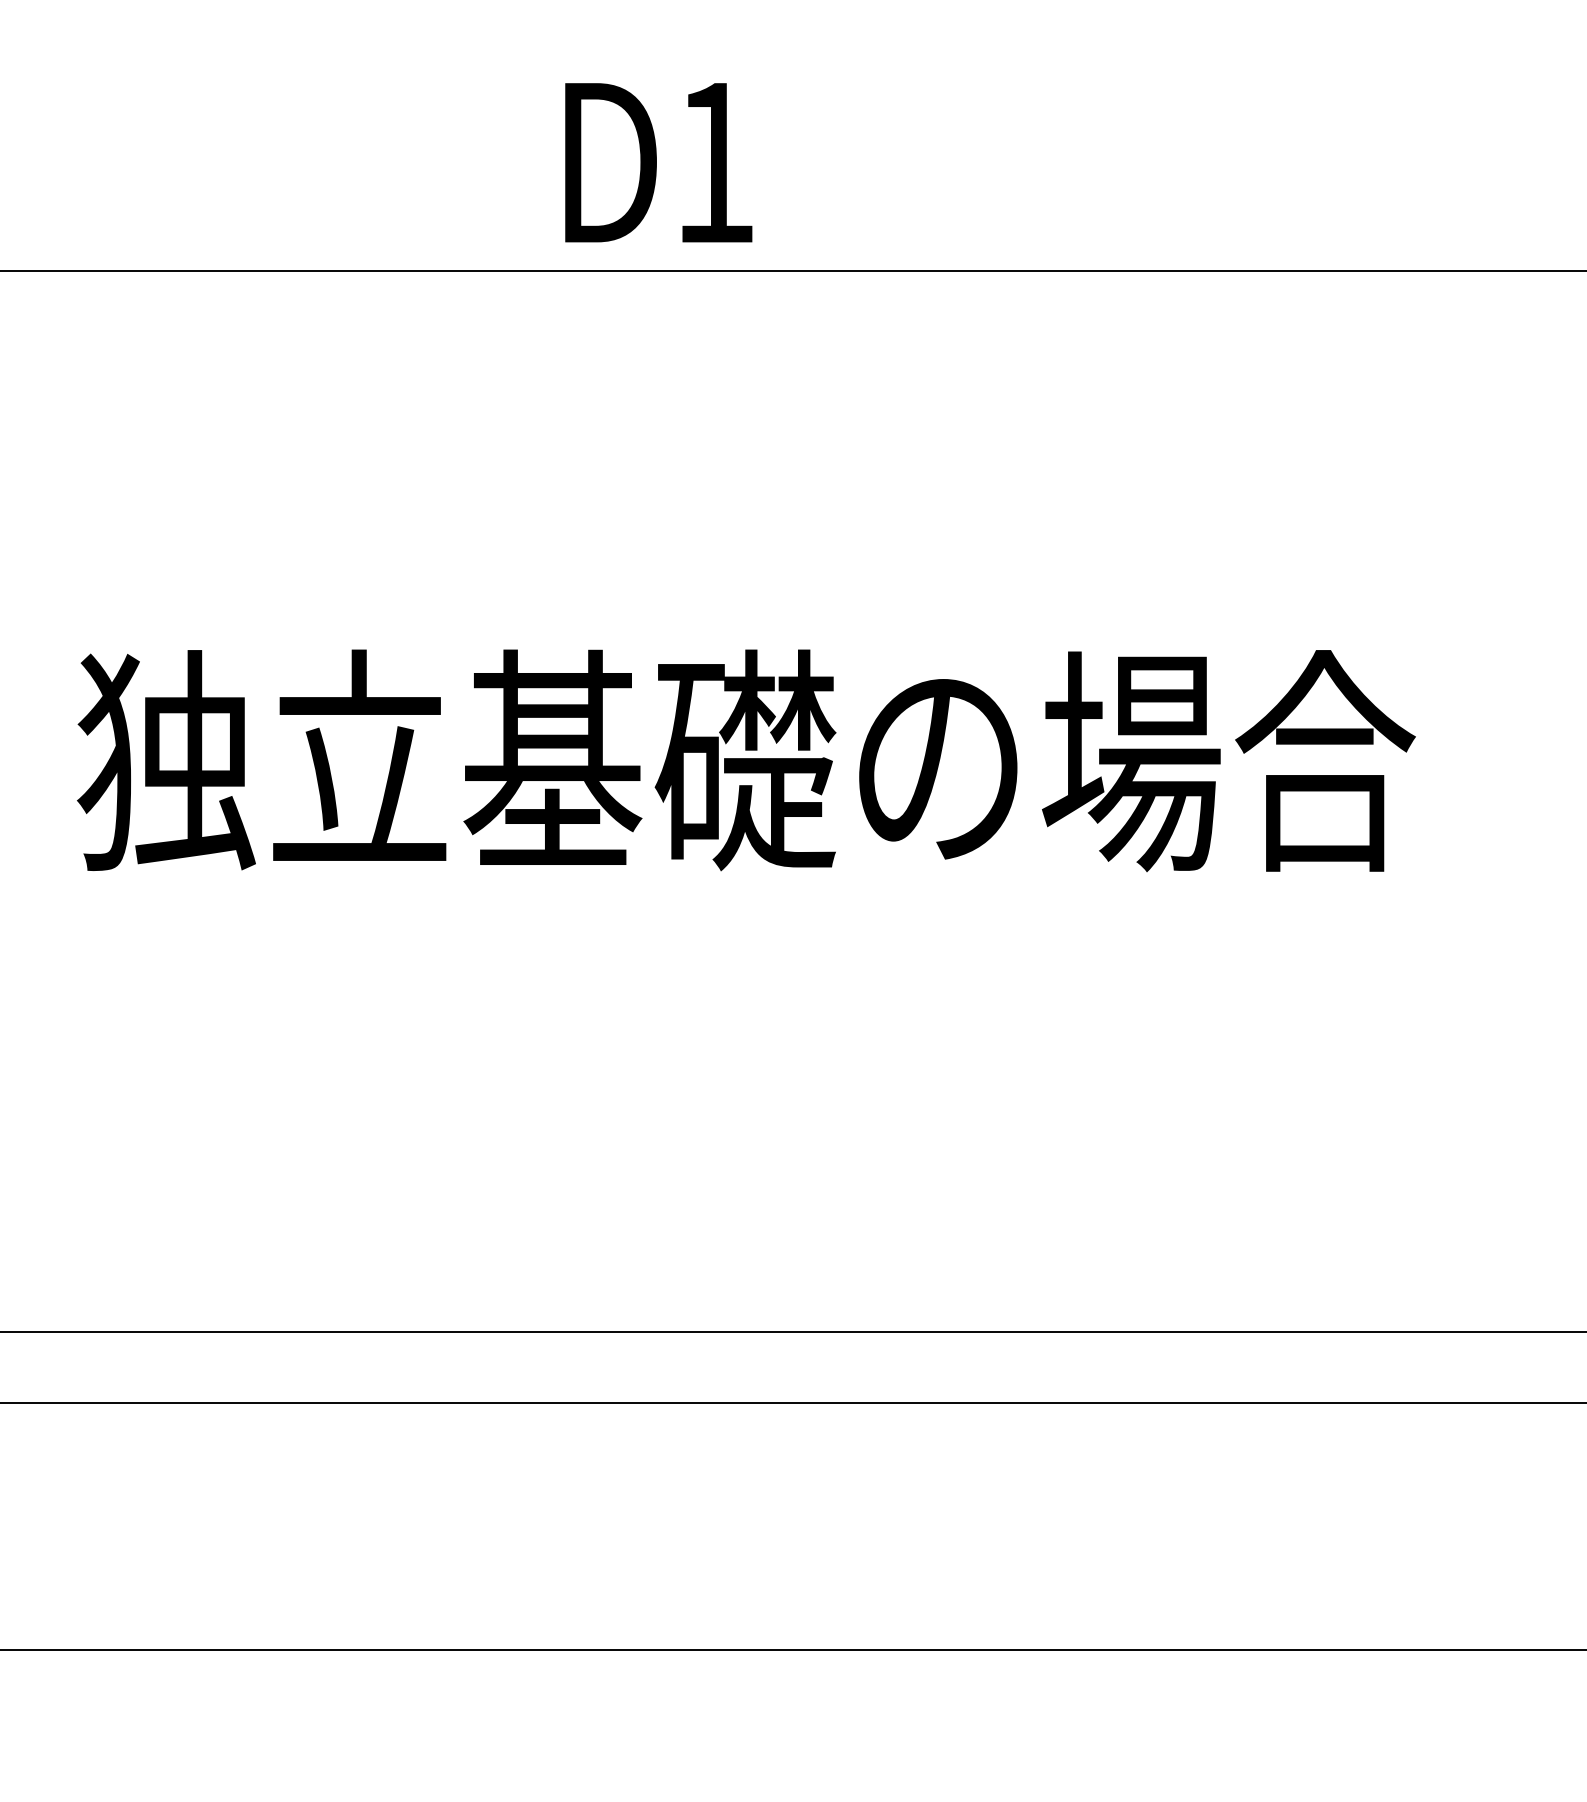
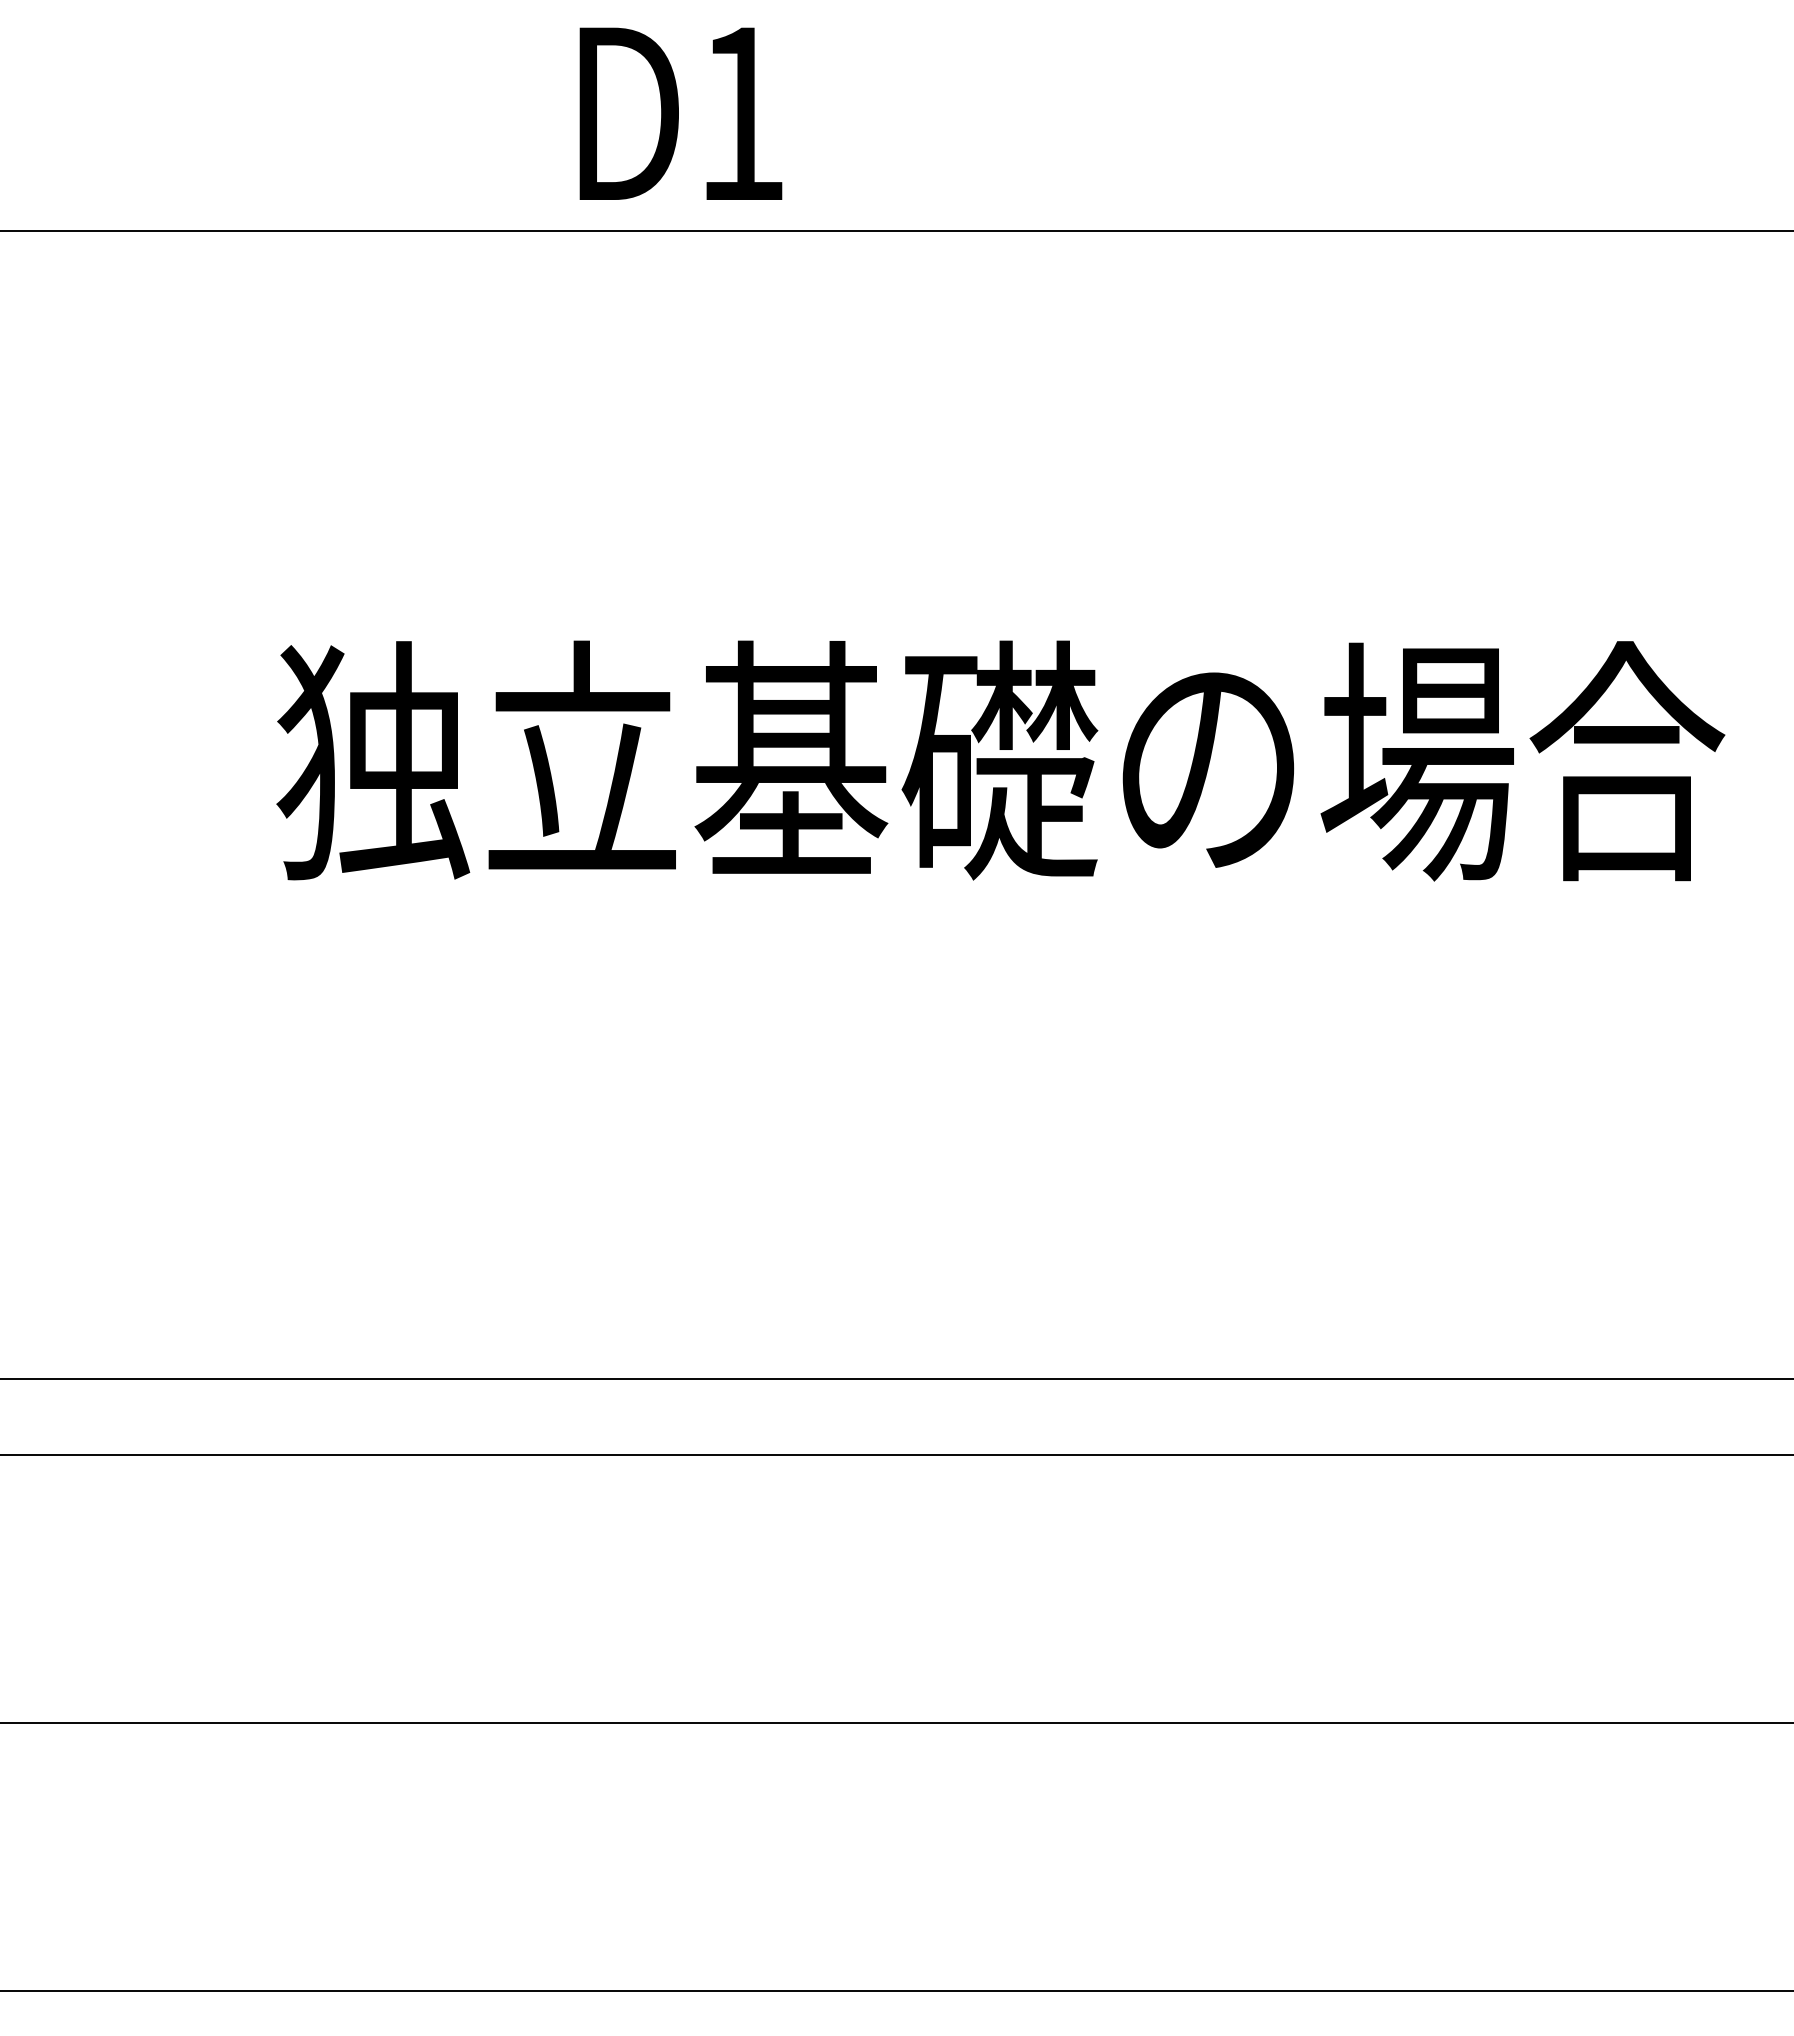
text: (658, 162) -> (680, 113), moved

